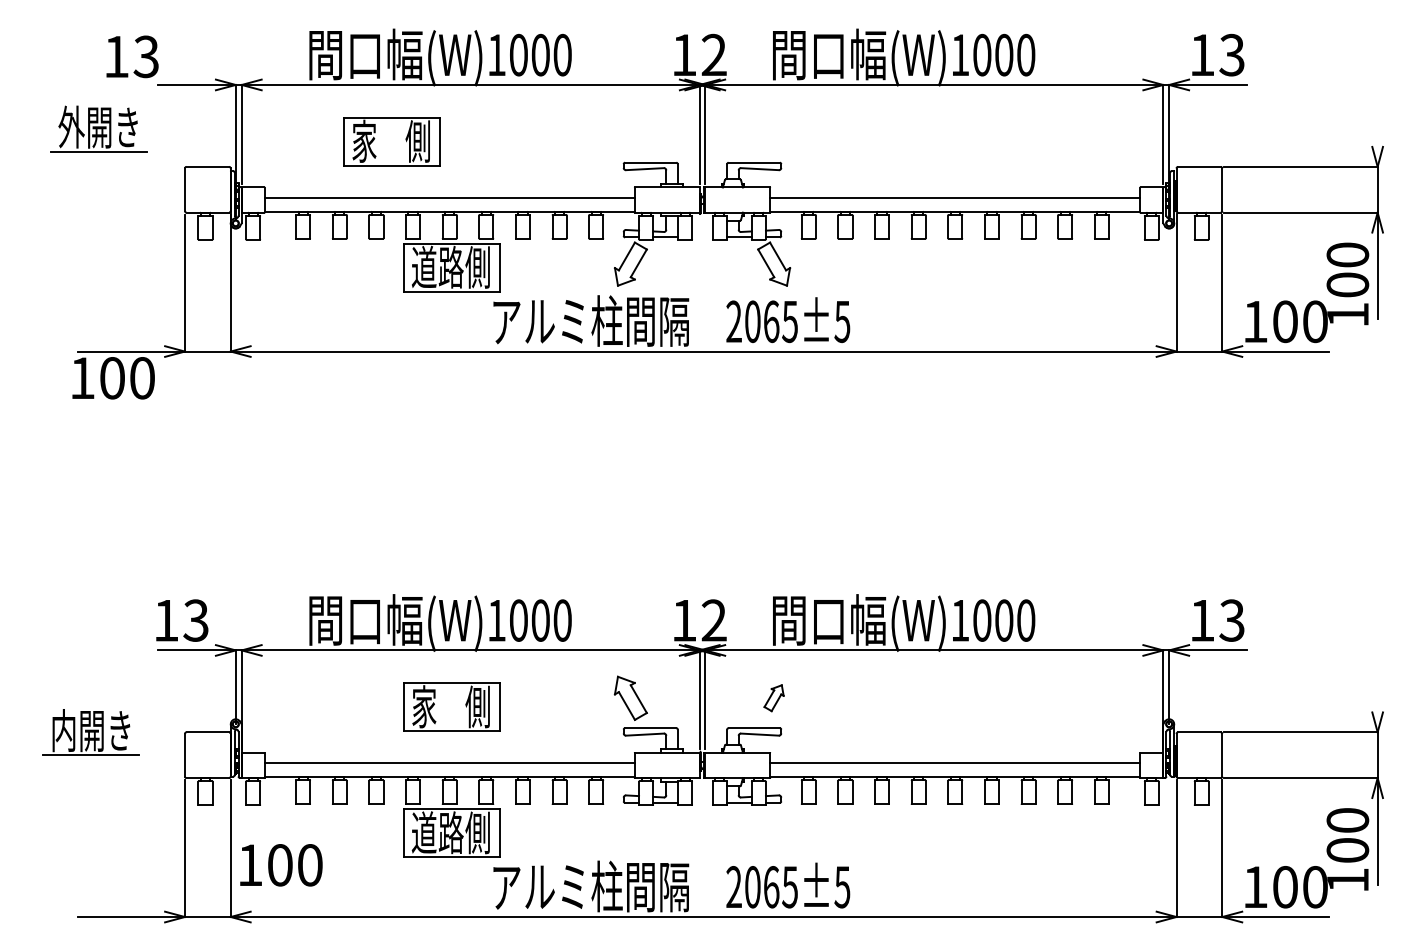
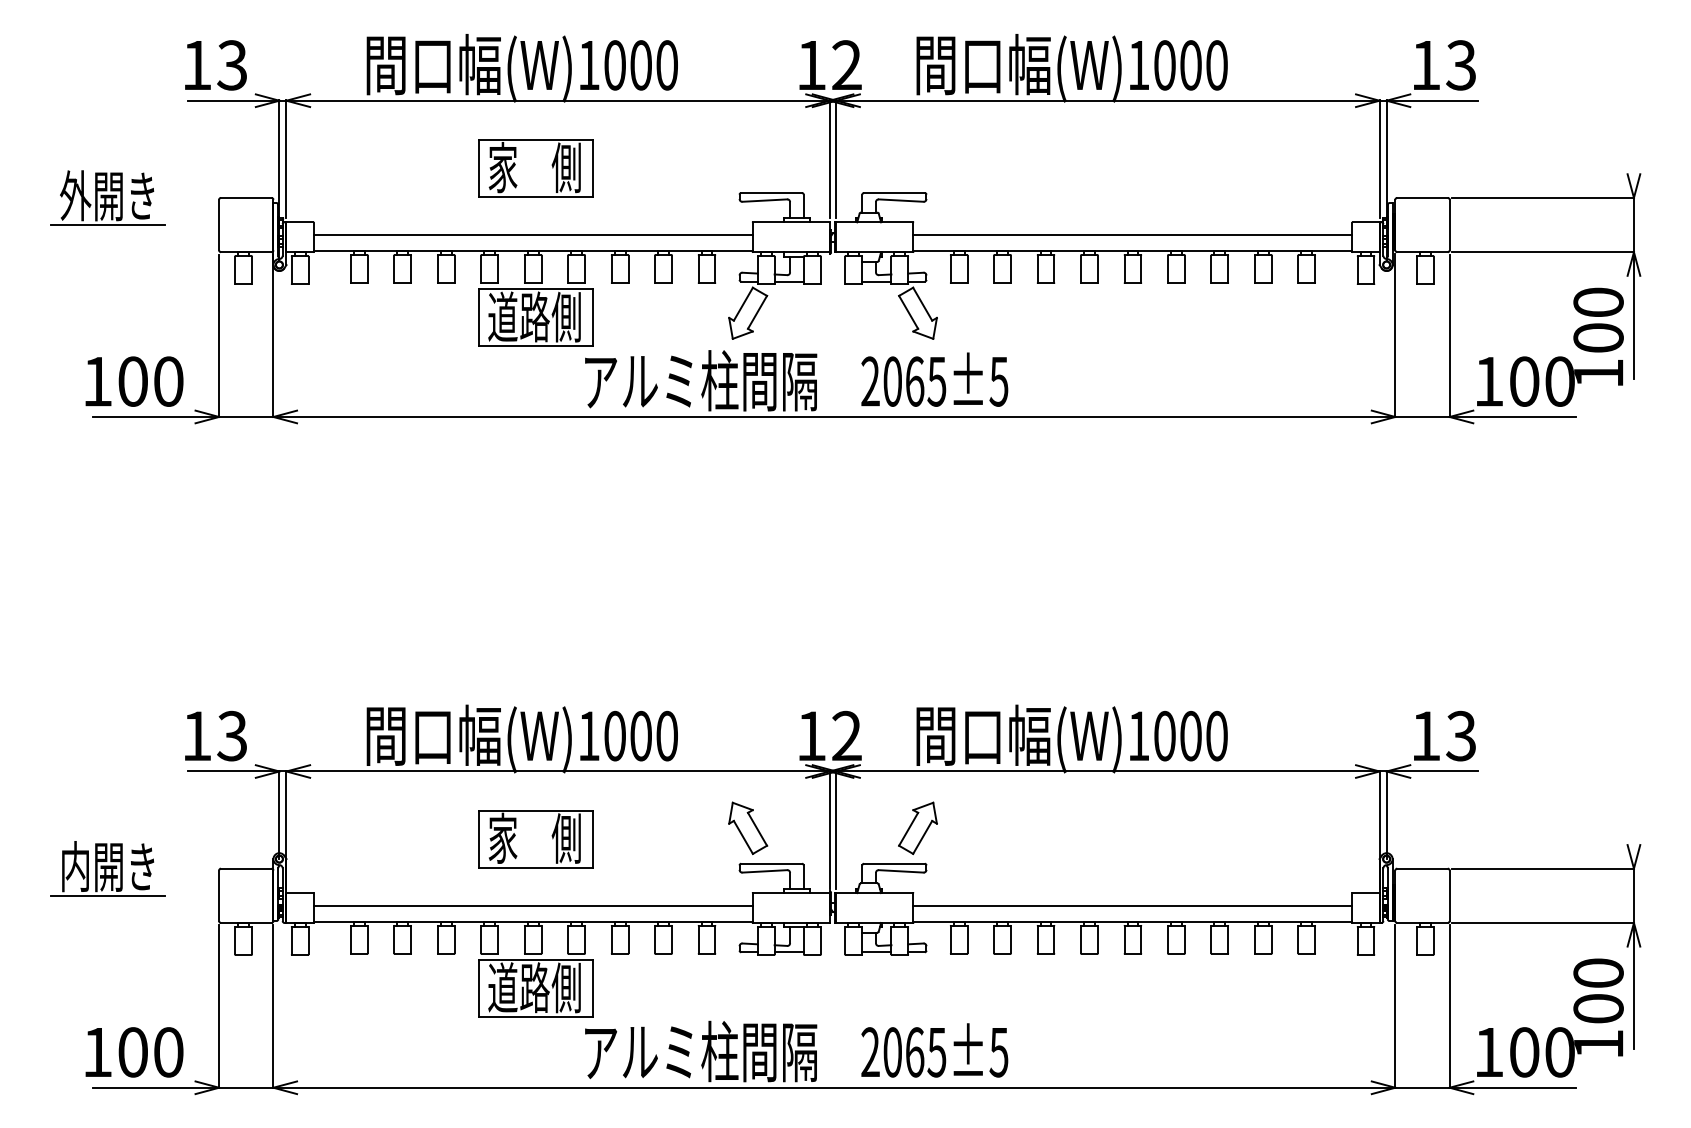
text: (132, 56) -> (215, 65), moved
part: (98, 128) -> (107, 197), moved
part: (391, 142) -> (535, 168), moved
text: (113, 378) -> (134, 381), moved
part: (773, 697) -> (917, 827), size x1.67
text: (281, 865) -> (134, 1052), moved

